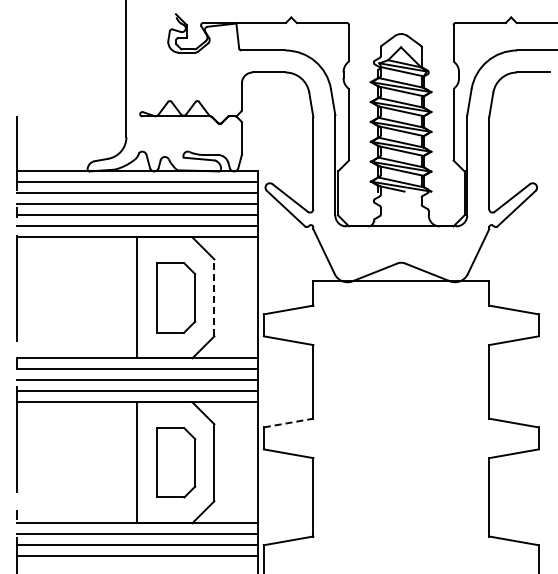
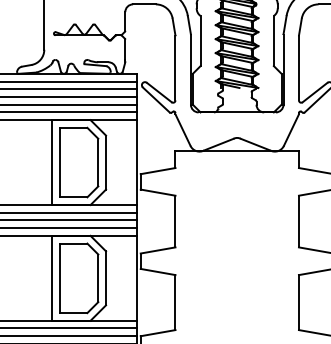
part: (175, 297) -> (78, 162), size x1.43
line: (214, 297) -> (106, 162), dashed -> solid
line: (289, 422) -> (158, 250), dashed -> solid
part: (175, 462) -> (78, 278), size x1.43

